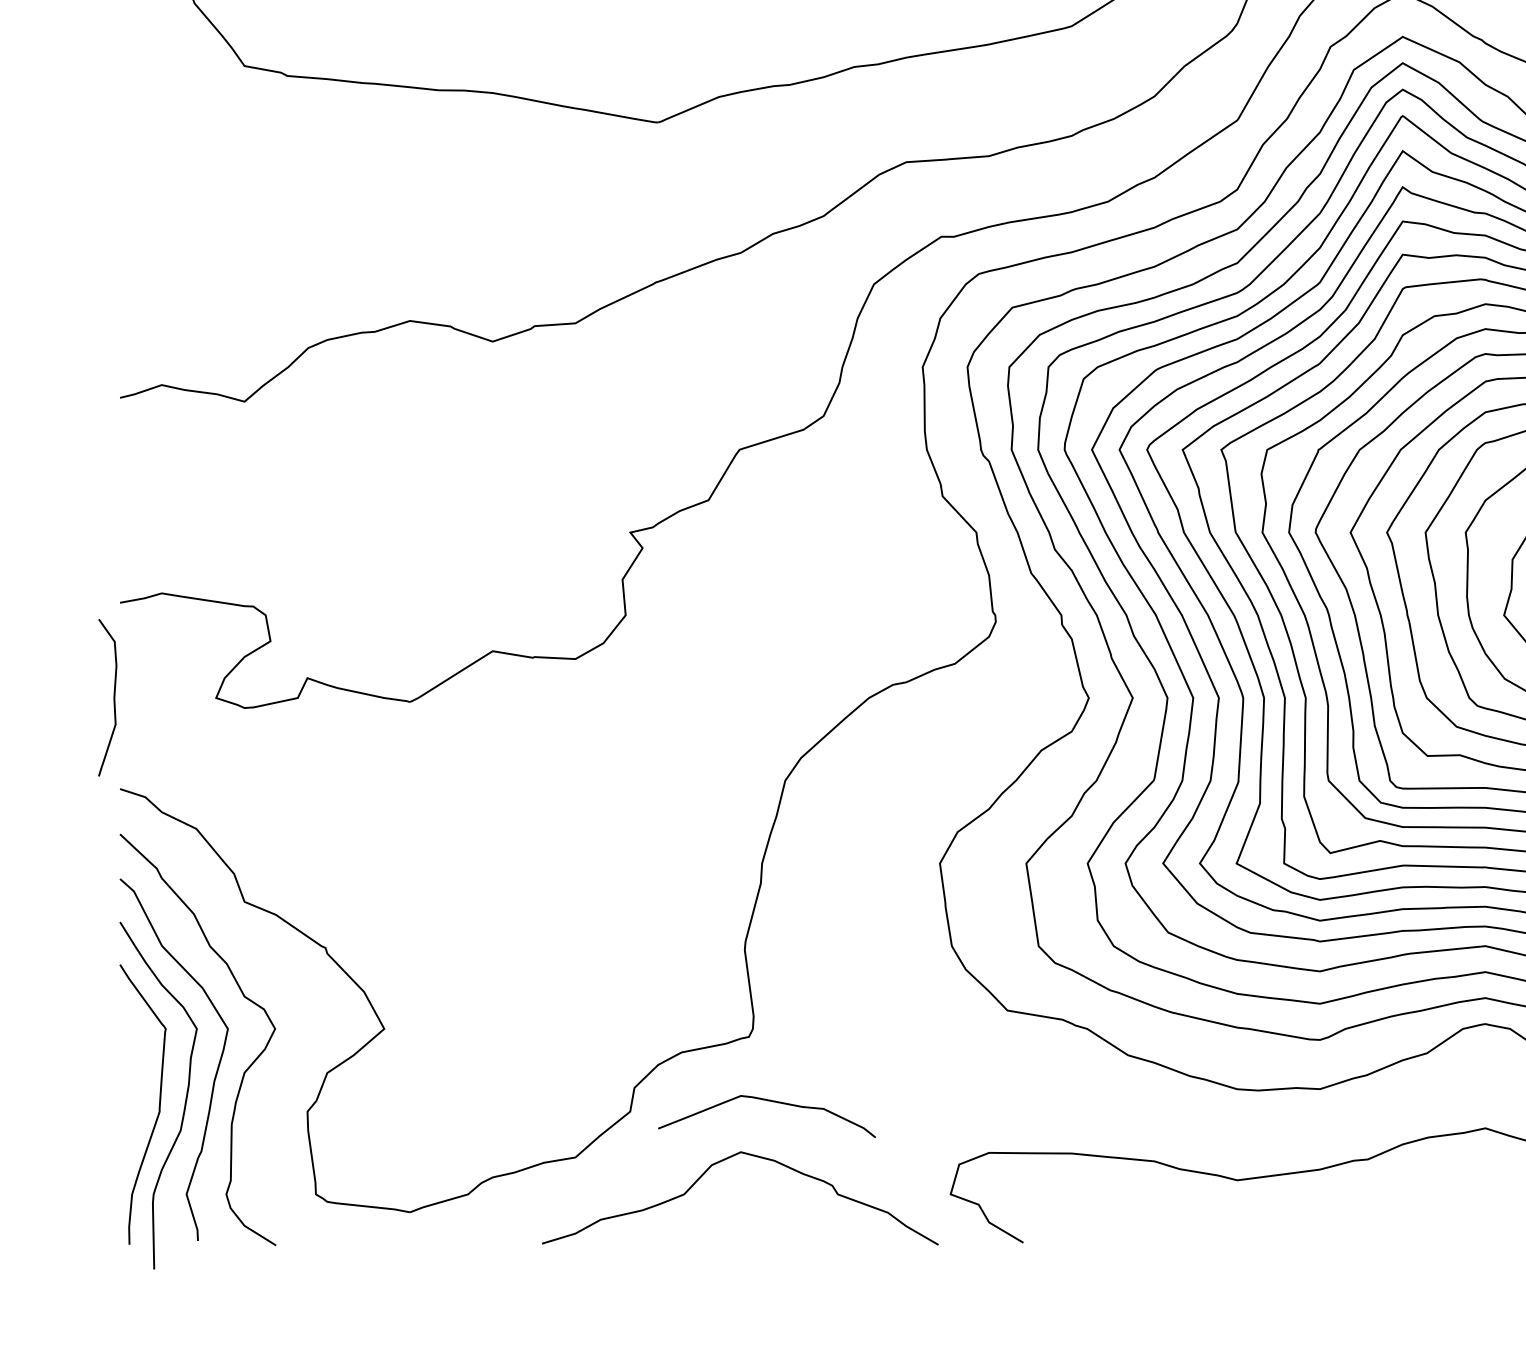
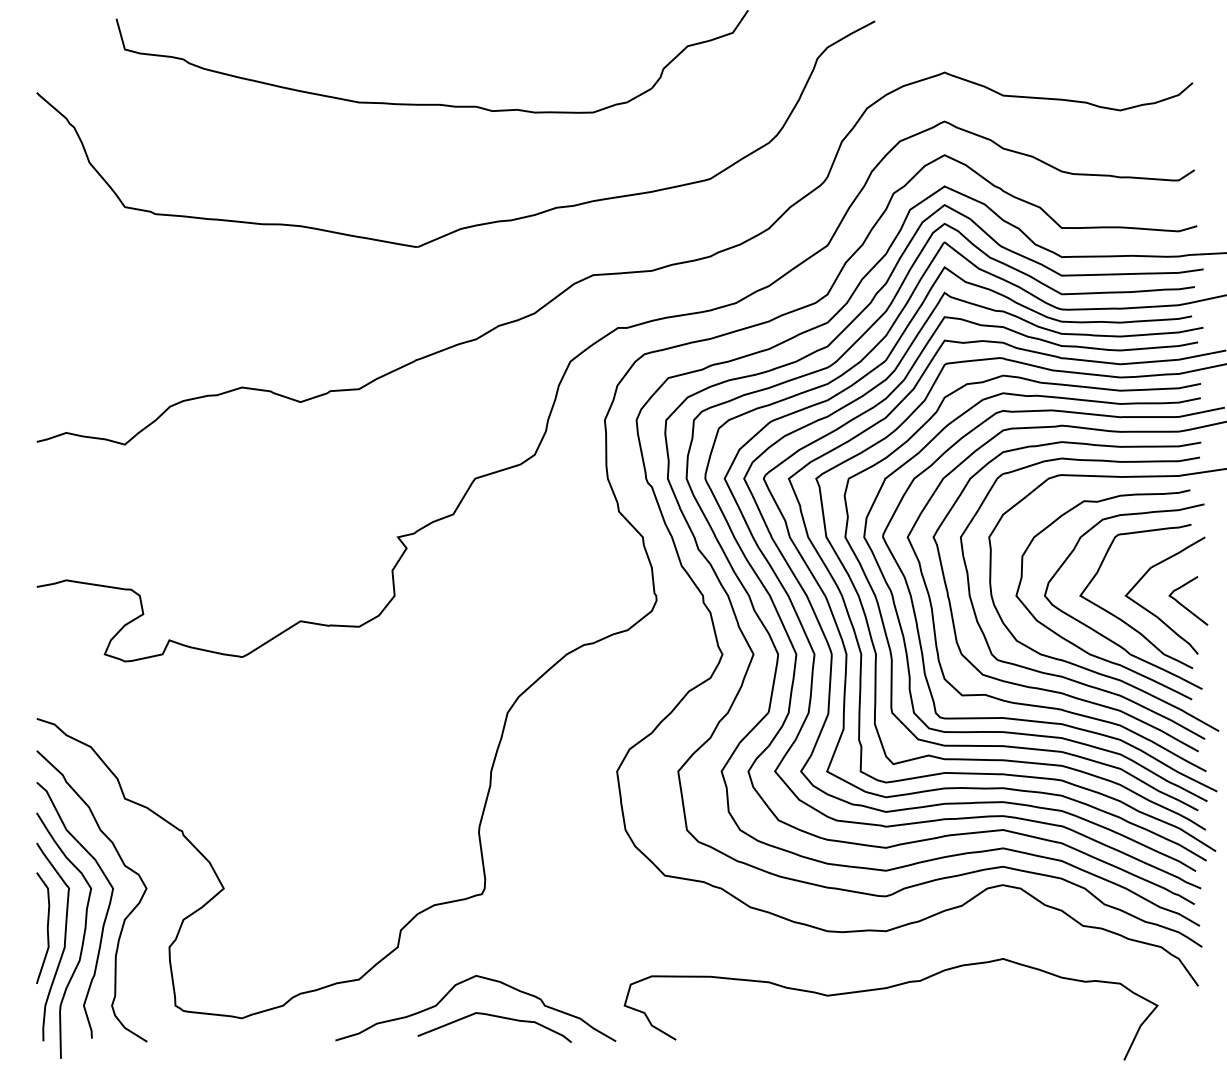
curve: (112, 696) -> (46, 927), moved
curve: (769, 1102) -> (496, 1017), moved

